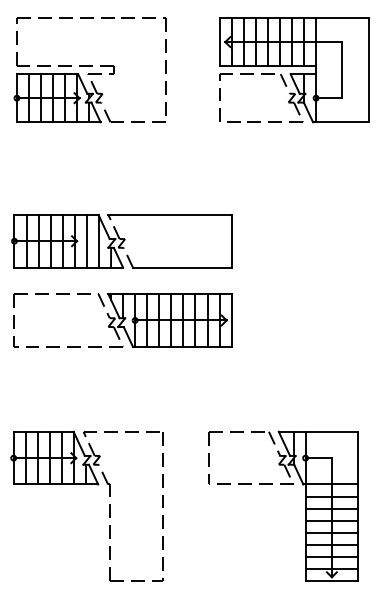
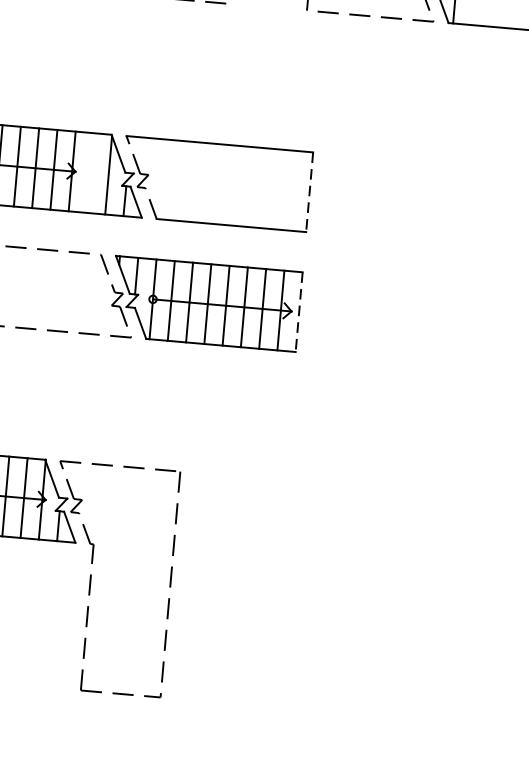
line: (86, 240) -> (89, 171), removed
line: (231, 241) -> (309, 192), solid -> dashed
line: (231, 320) -> (298, 312), solid -> dashed
part: (283, 484) -> (355, 567), removed

